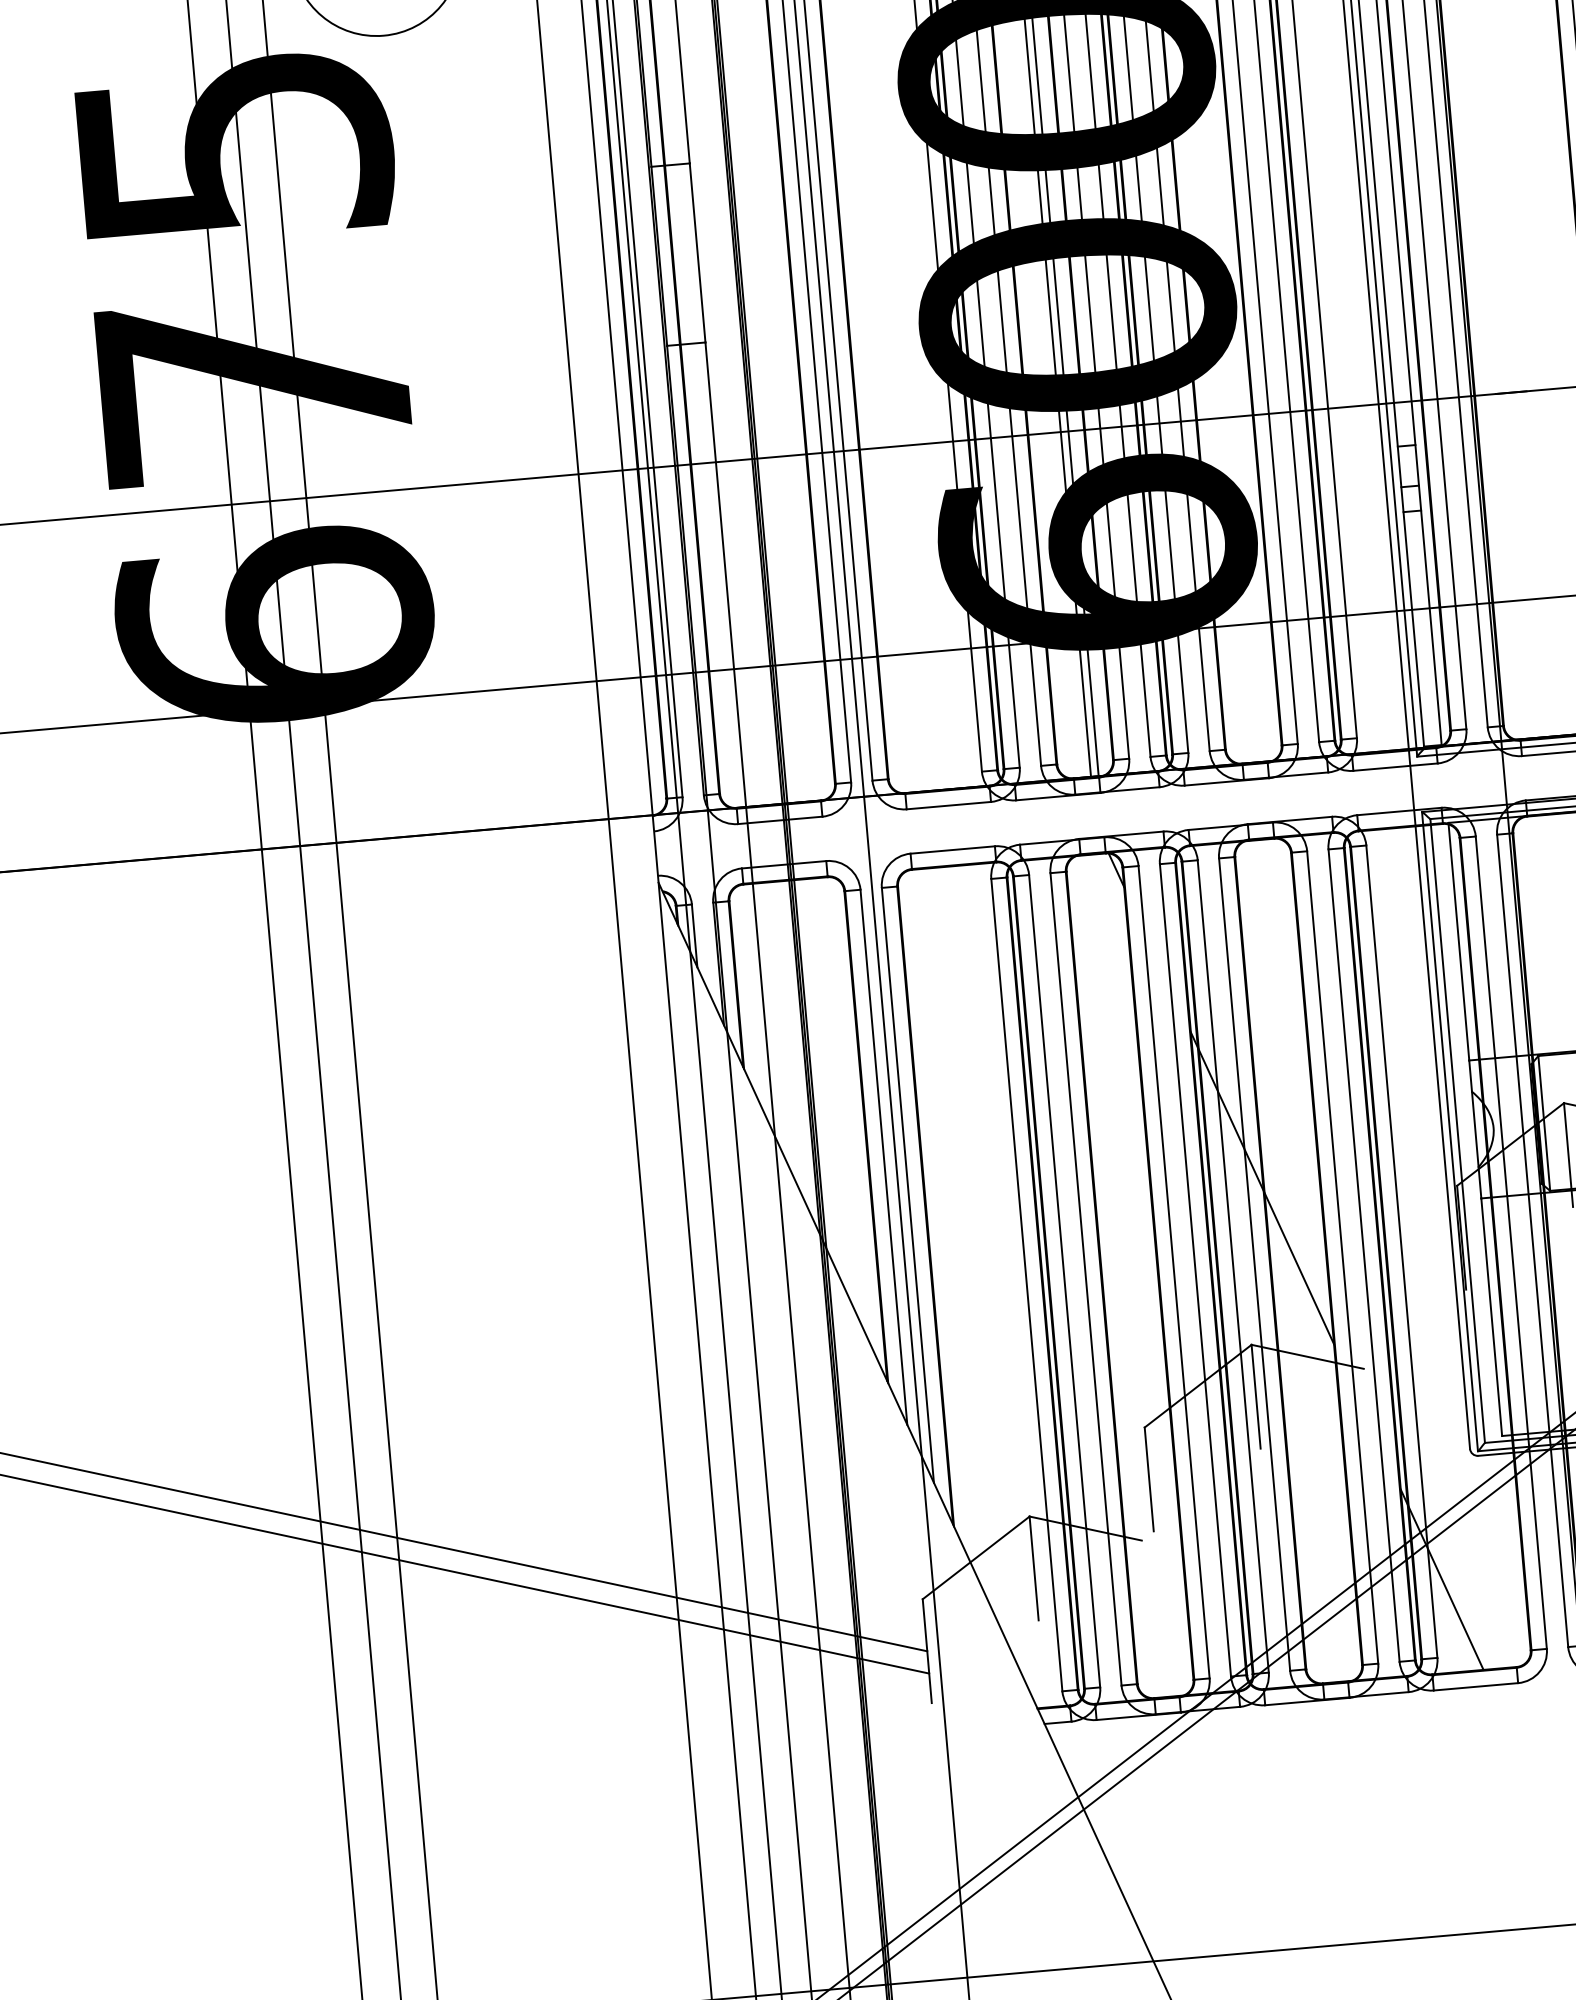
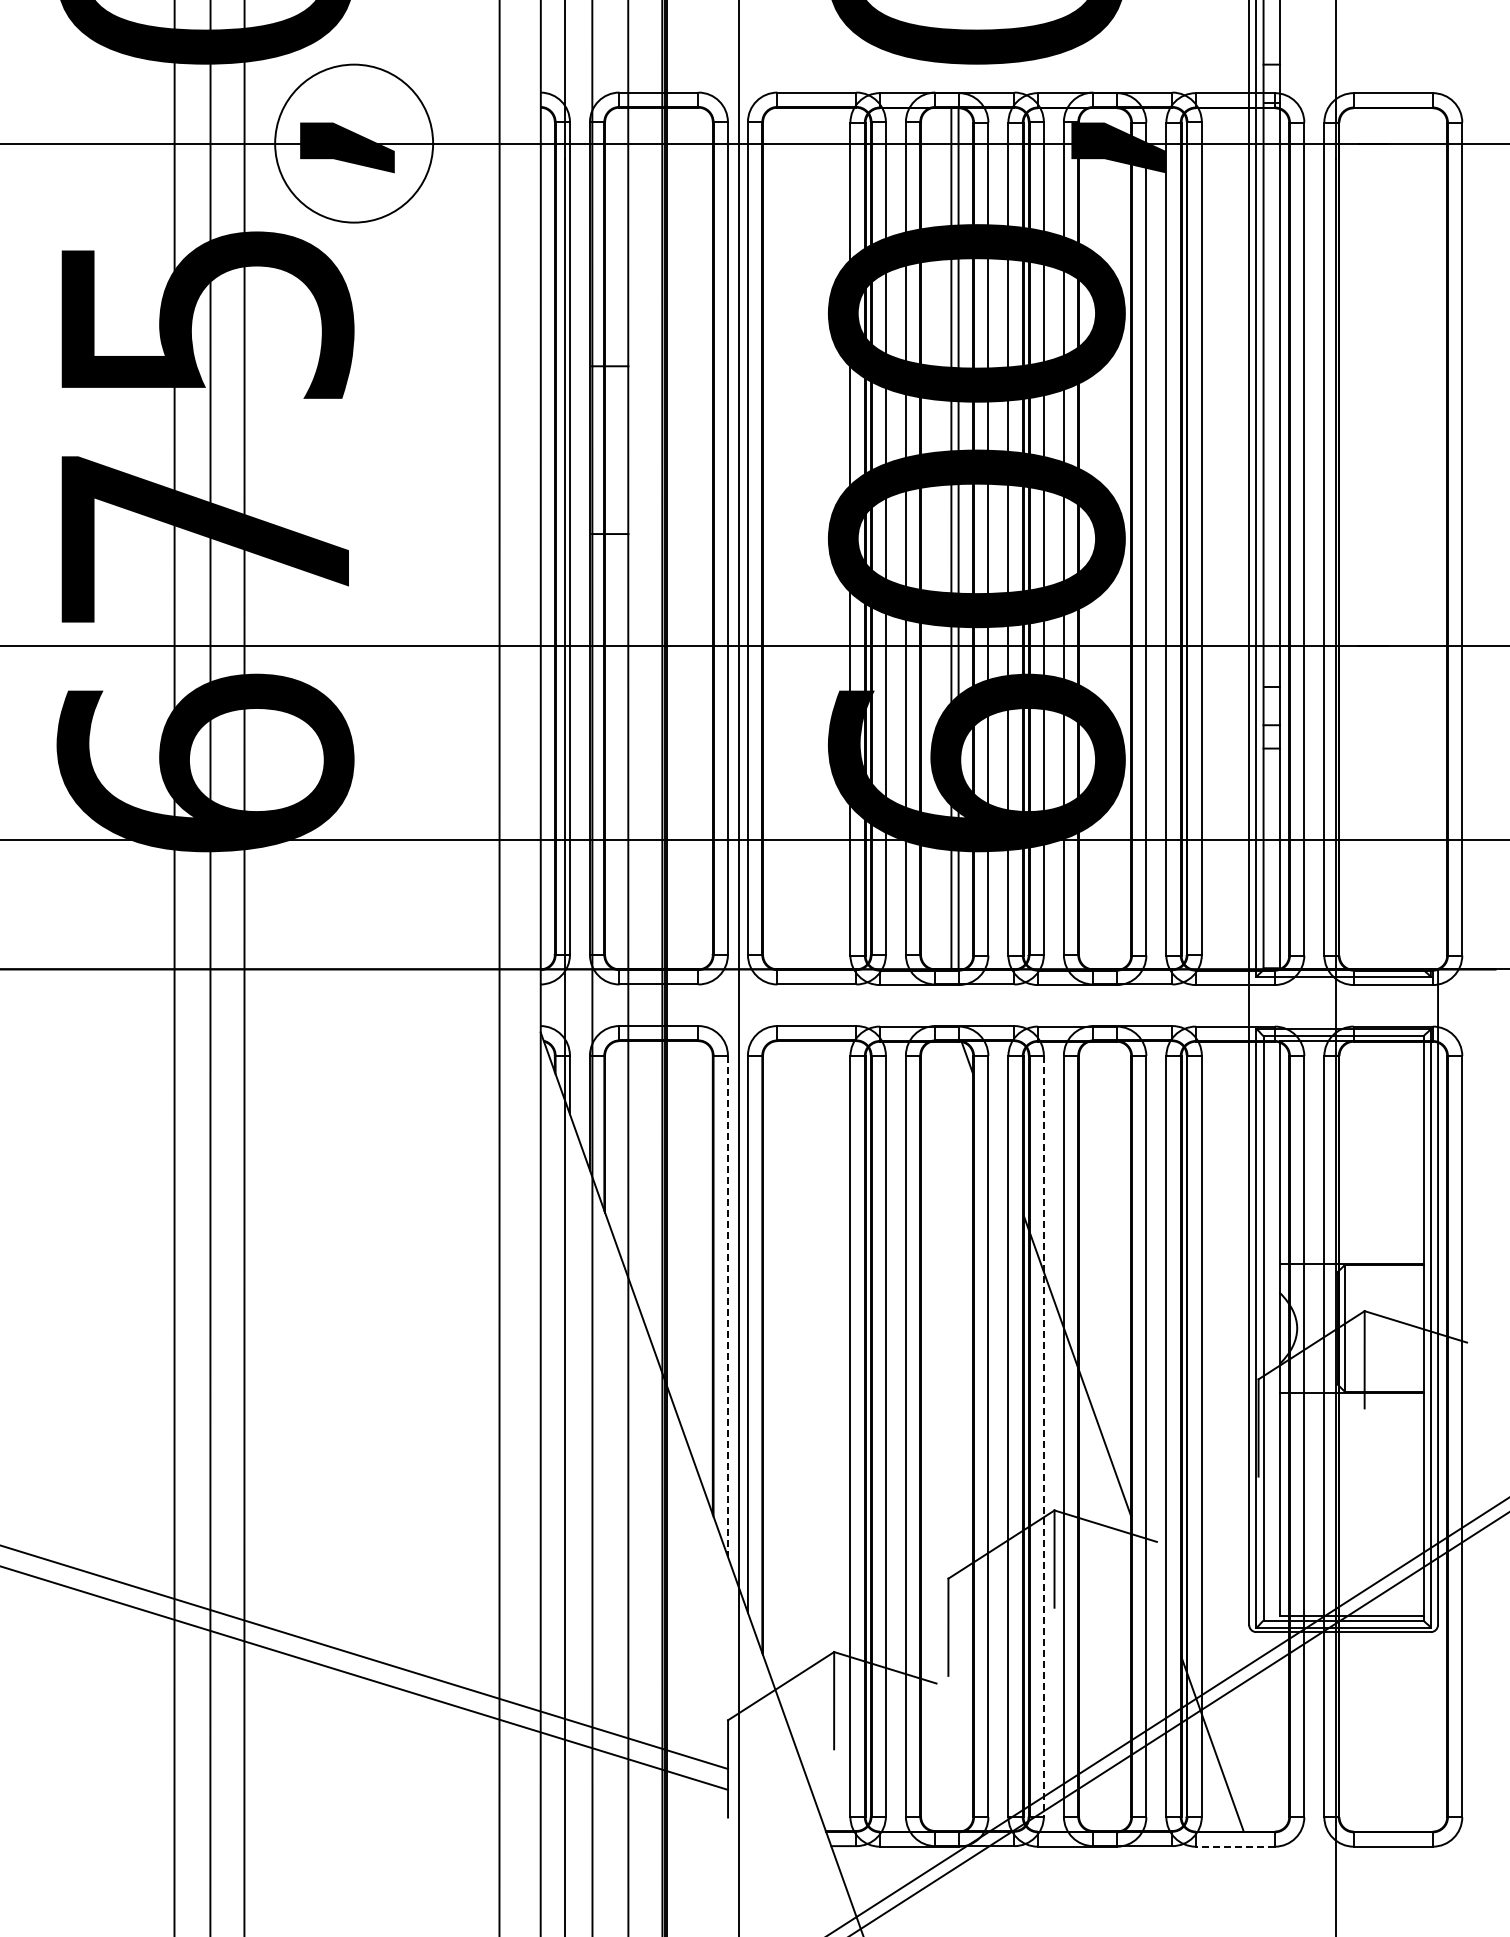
line: (883, 1157) -> (727, 1306), solid -> dashed
line: (1232, 1266) -> (1043, 1436), solid -> dashed
line: (1475, 1686) -> (1234, 1846), solid -> dashed

